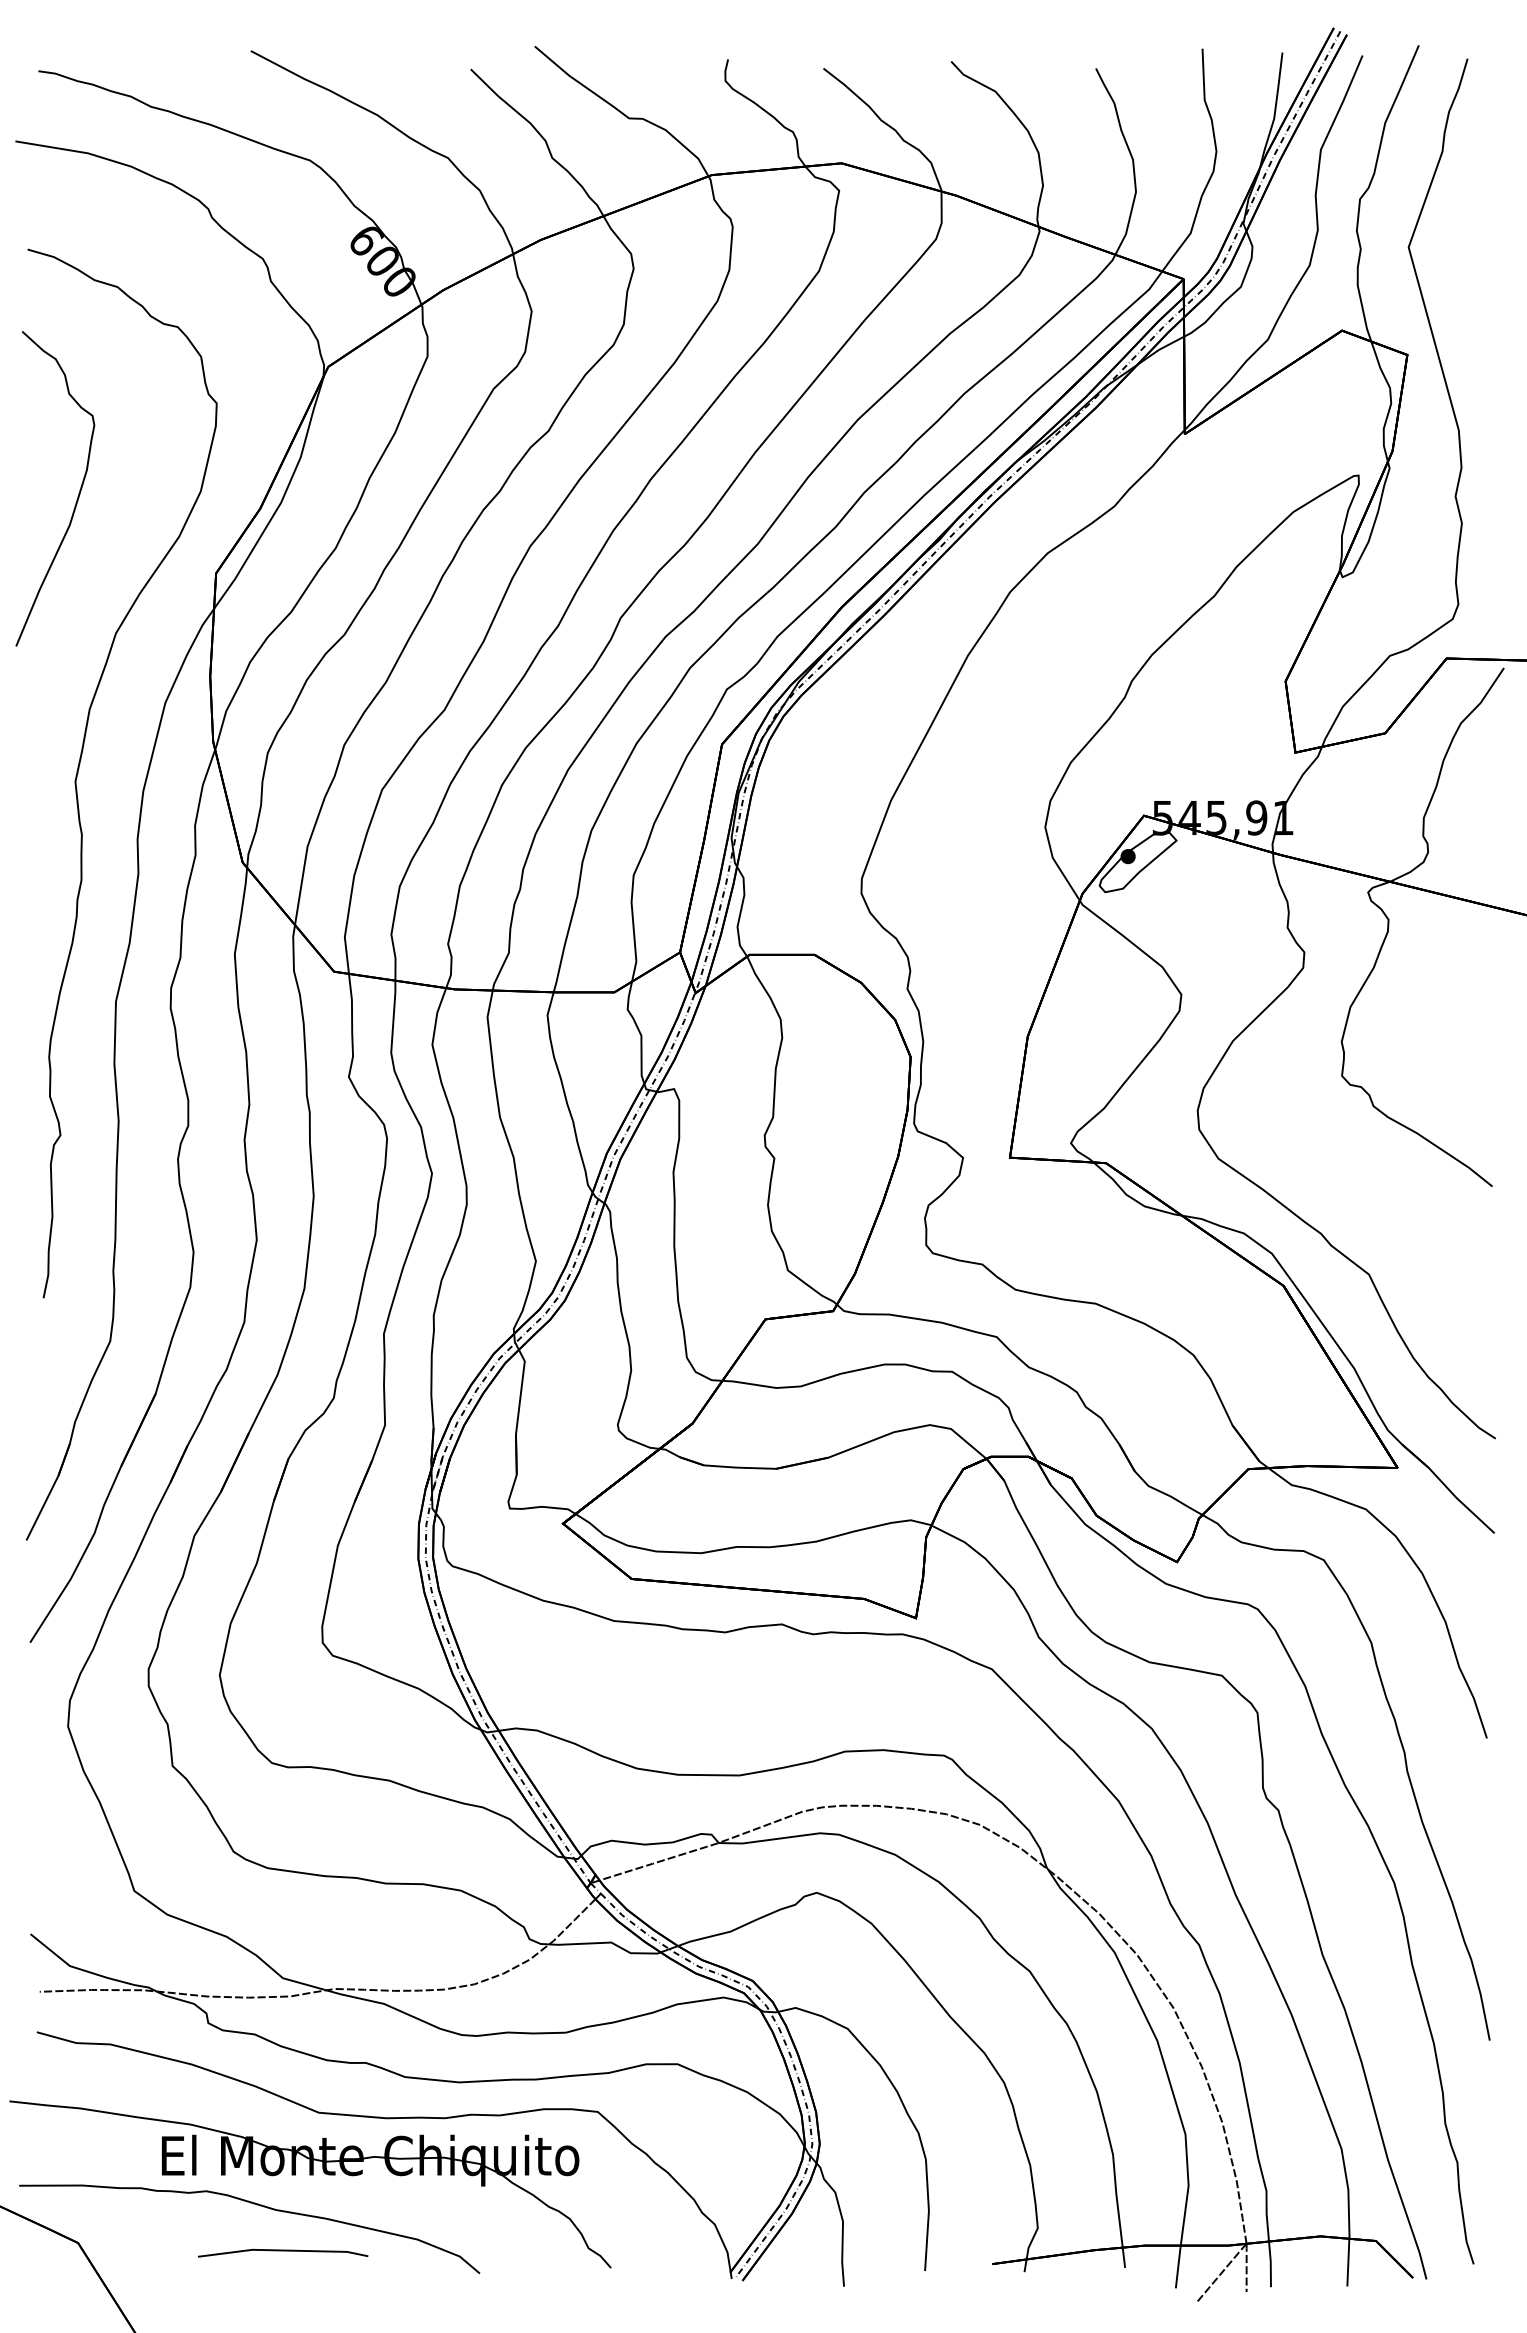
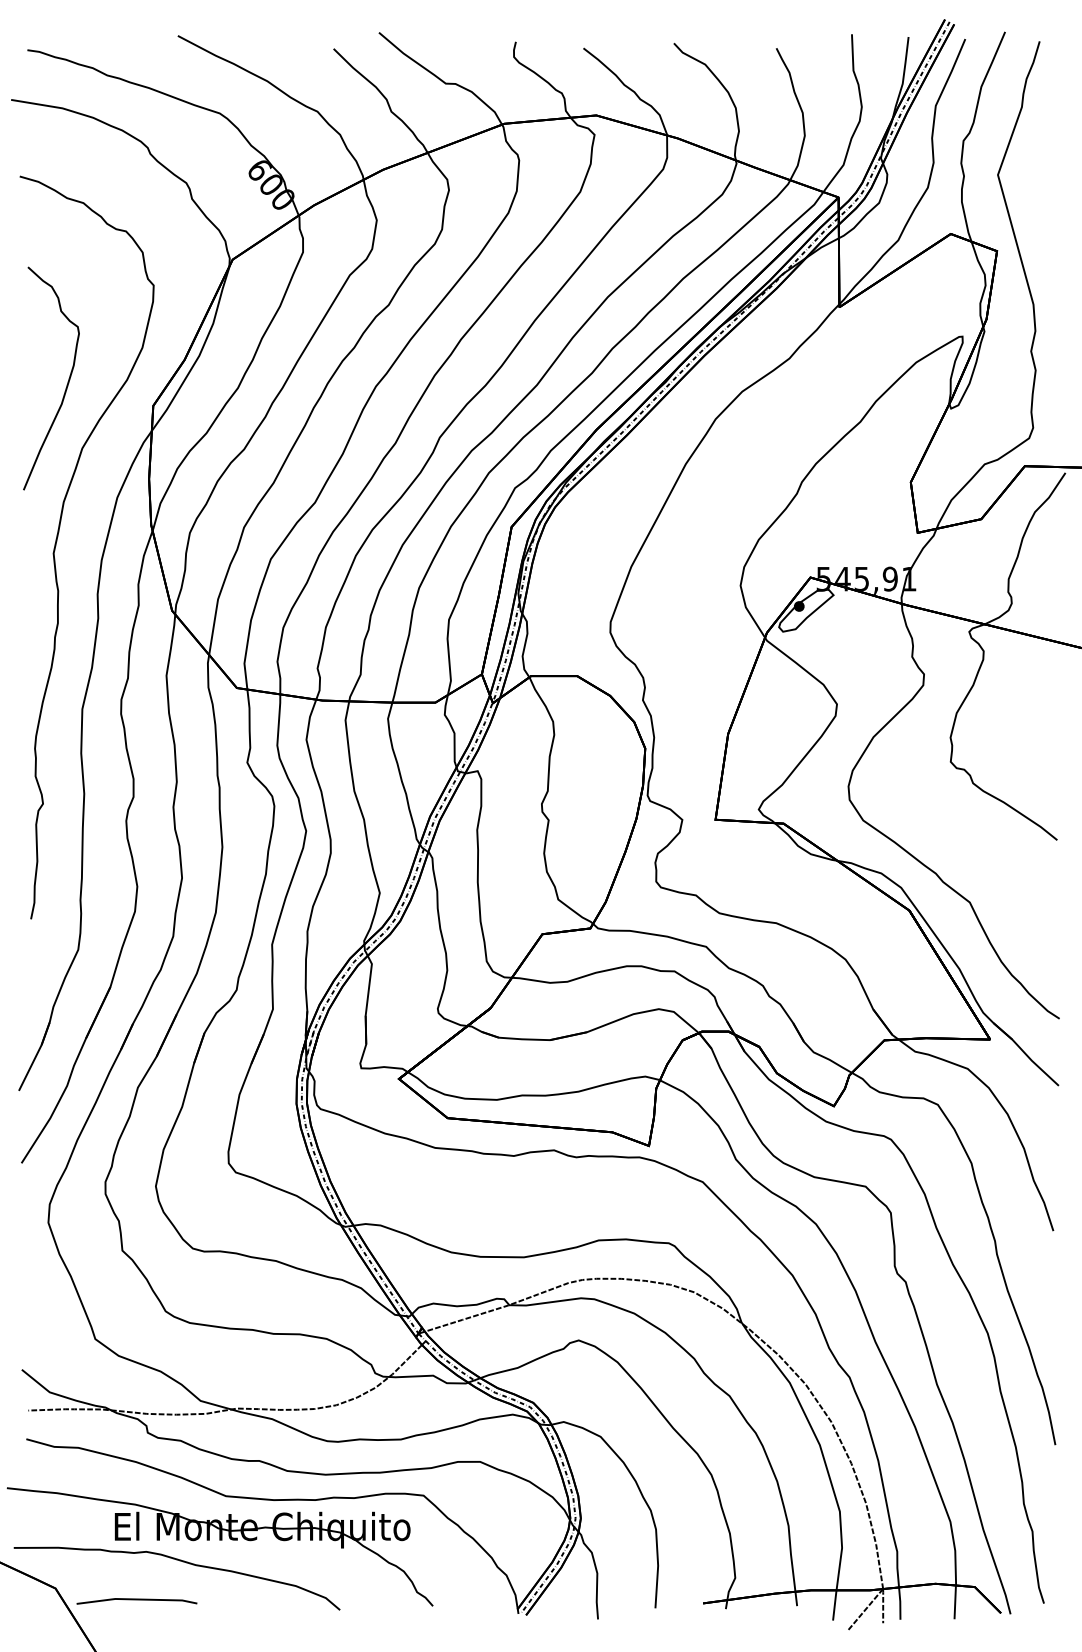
curve: (77, 496) -> (67, 384), moved
line: (282, 2251) -> (136, 1600), moved

